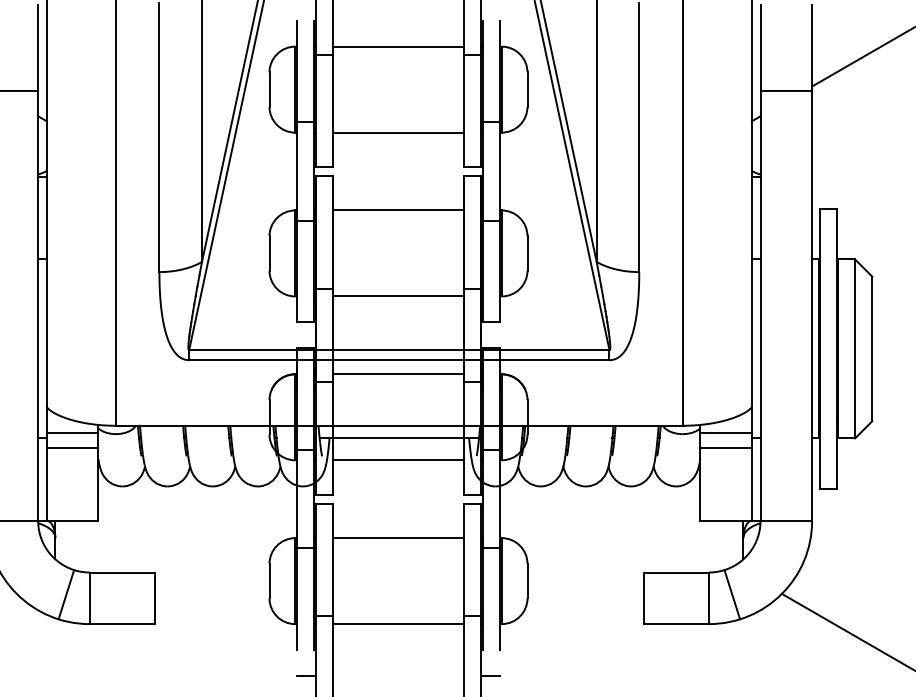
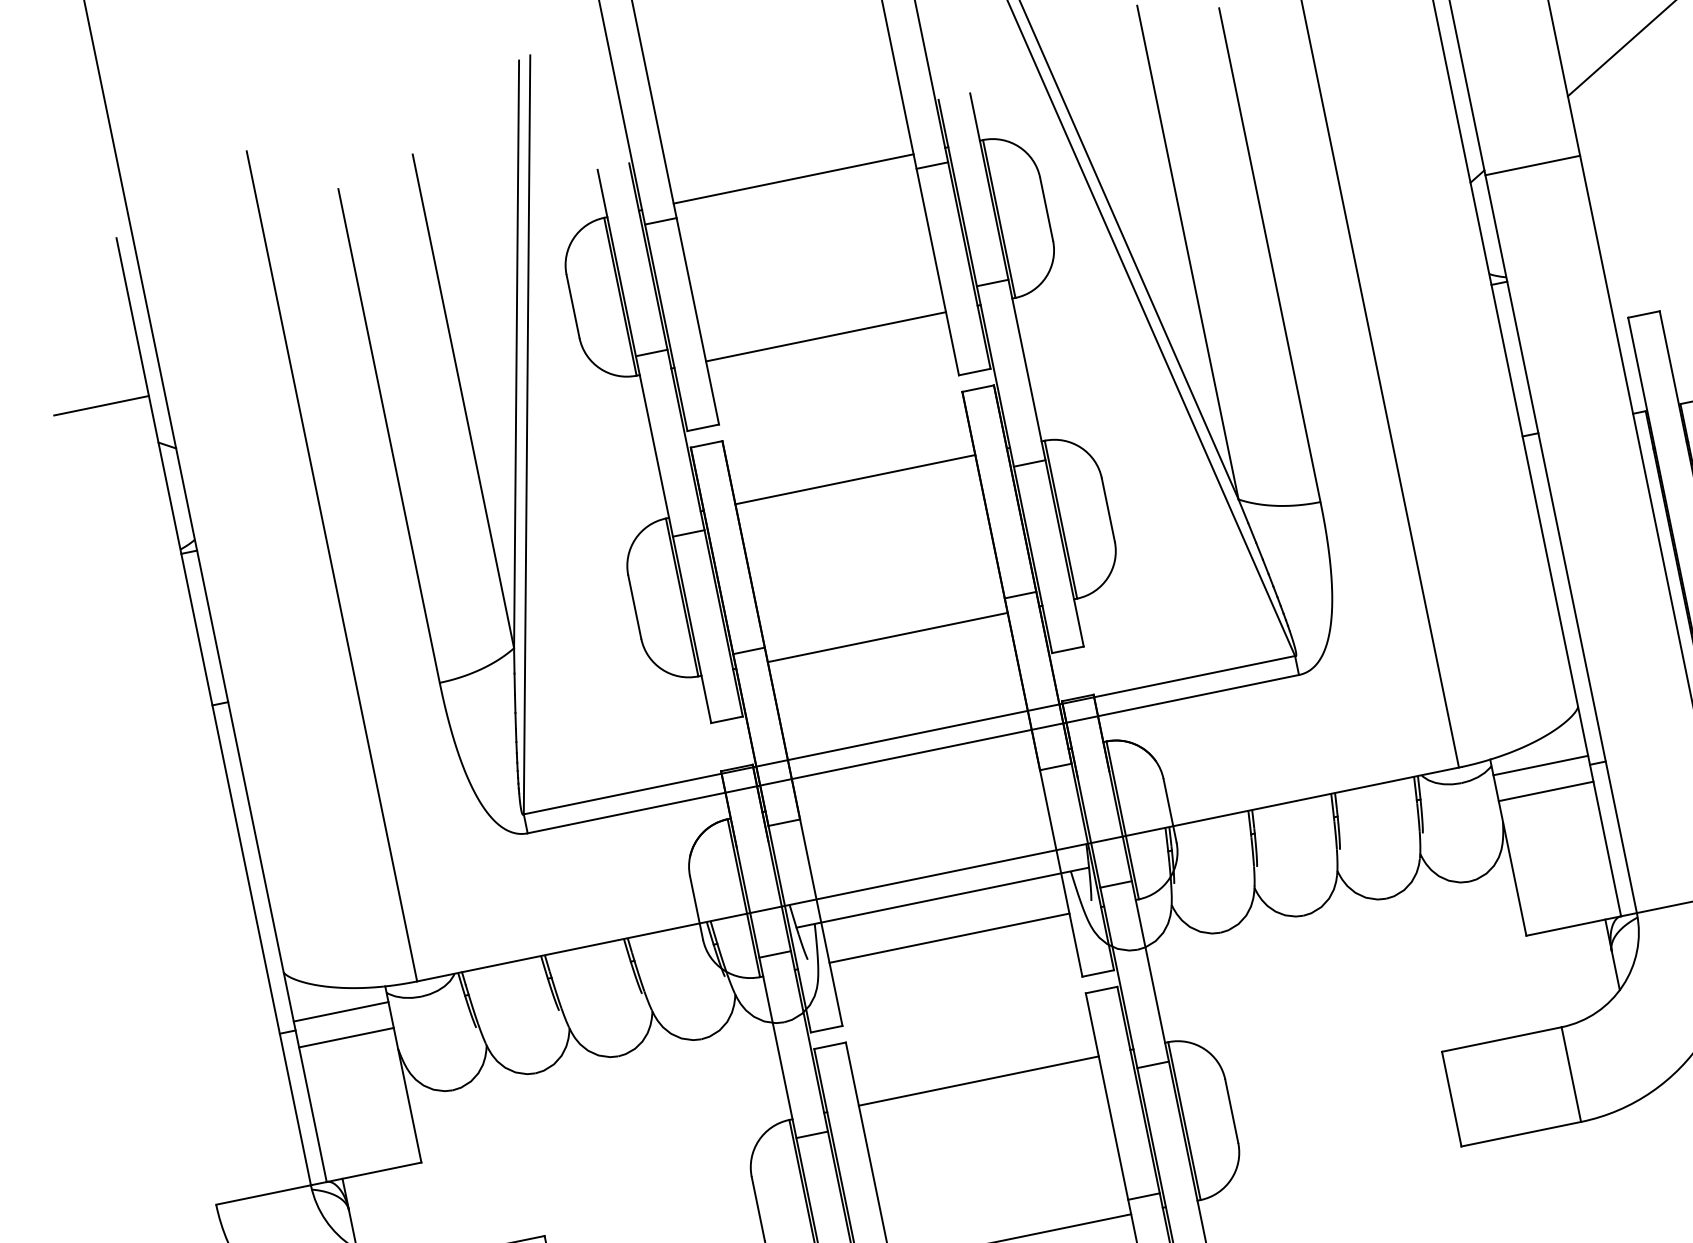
line: (786, 90) -> (1532, 164), moved
line: (398, 374) -> (917, 780), removed
line: (732, 594) -> (1613, 1058), removed

